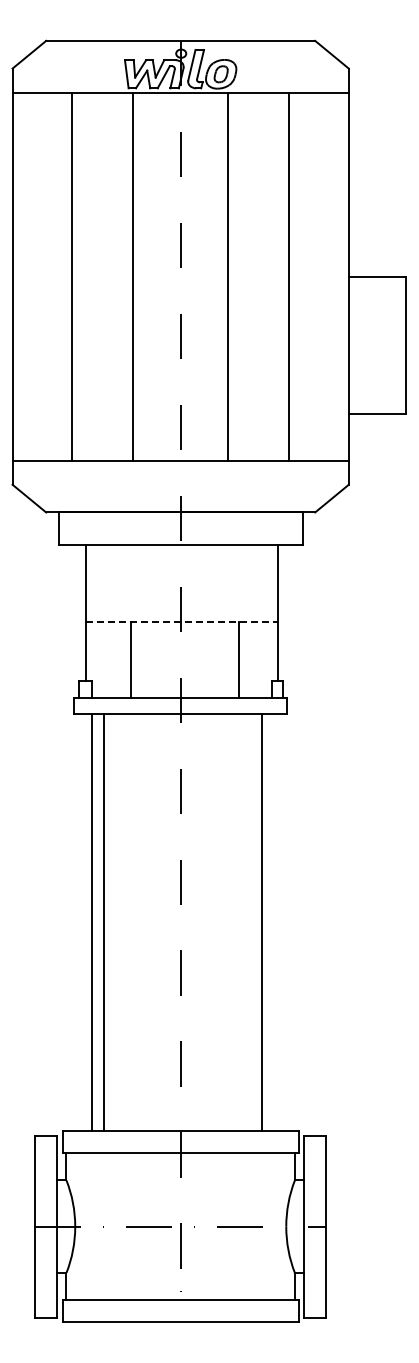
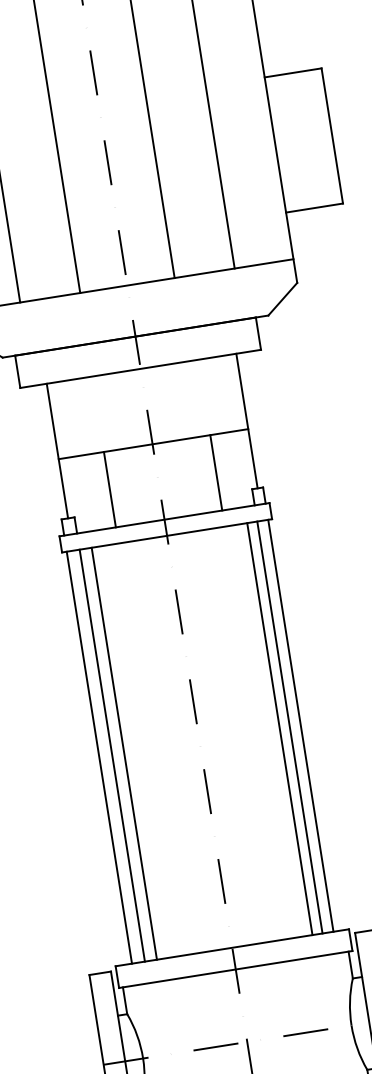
line: (181, 621) -> (153, 444), dashed -> solid
line: (79, 922) -> (99, 757), added
line: (272, 922) -> (290, 727), added
line: (283, 922) -> (301, 725), added

